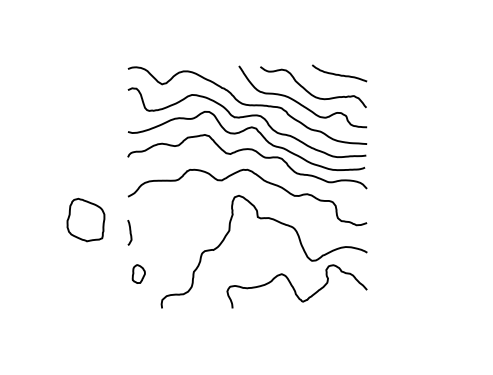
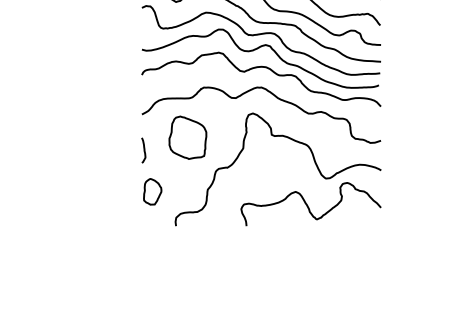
part: (85, 219) -> (187, 137), moved
part: (138, 273) -> (152, 191), size x1.43

